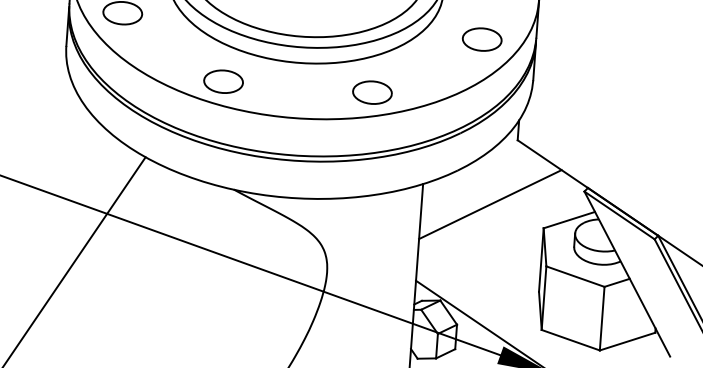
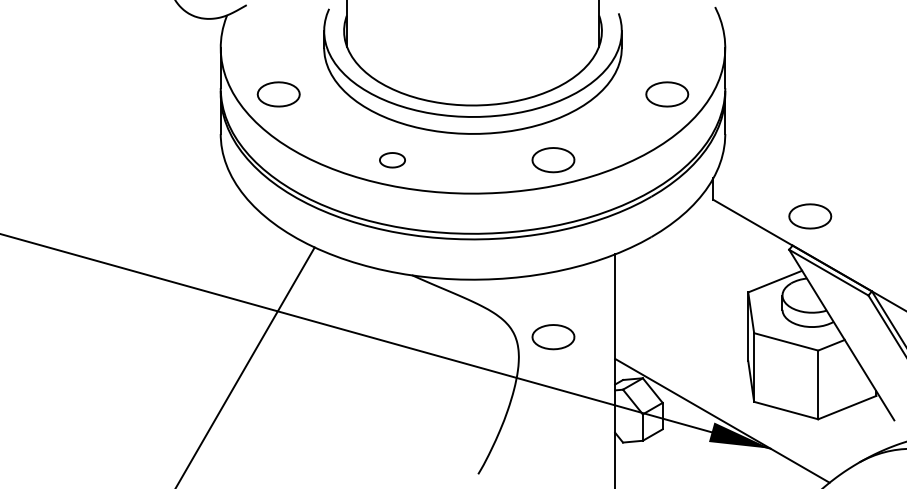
part: (223, 82) -> (392, 160), size x0.6
part: (606, 162) -> (810, 216), added
line: (489, 203) -> (688, 270), removed
part: (360, 256) -> (553, 337), added

